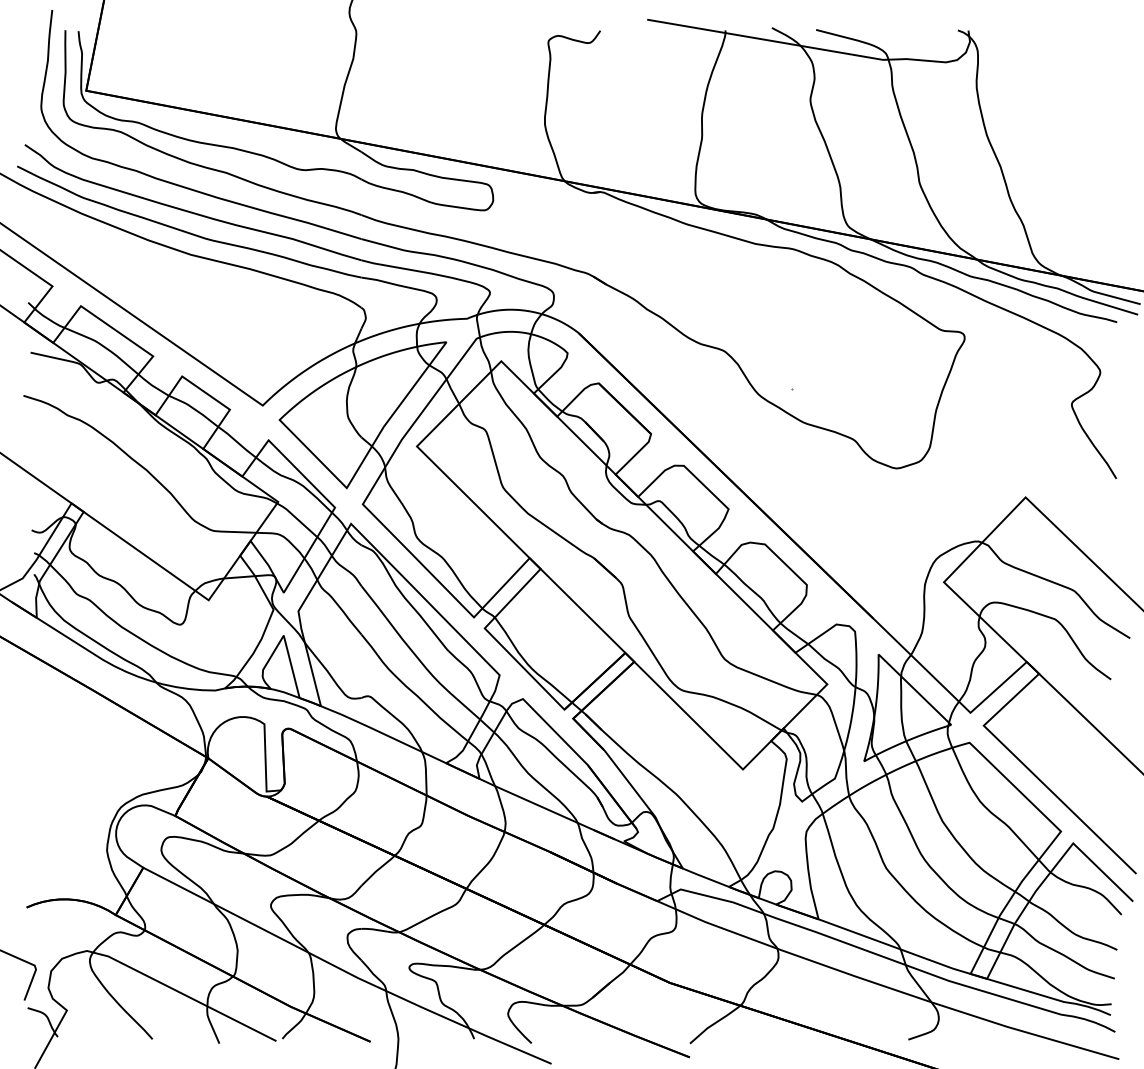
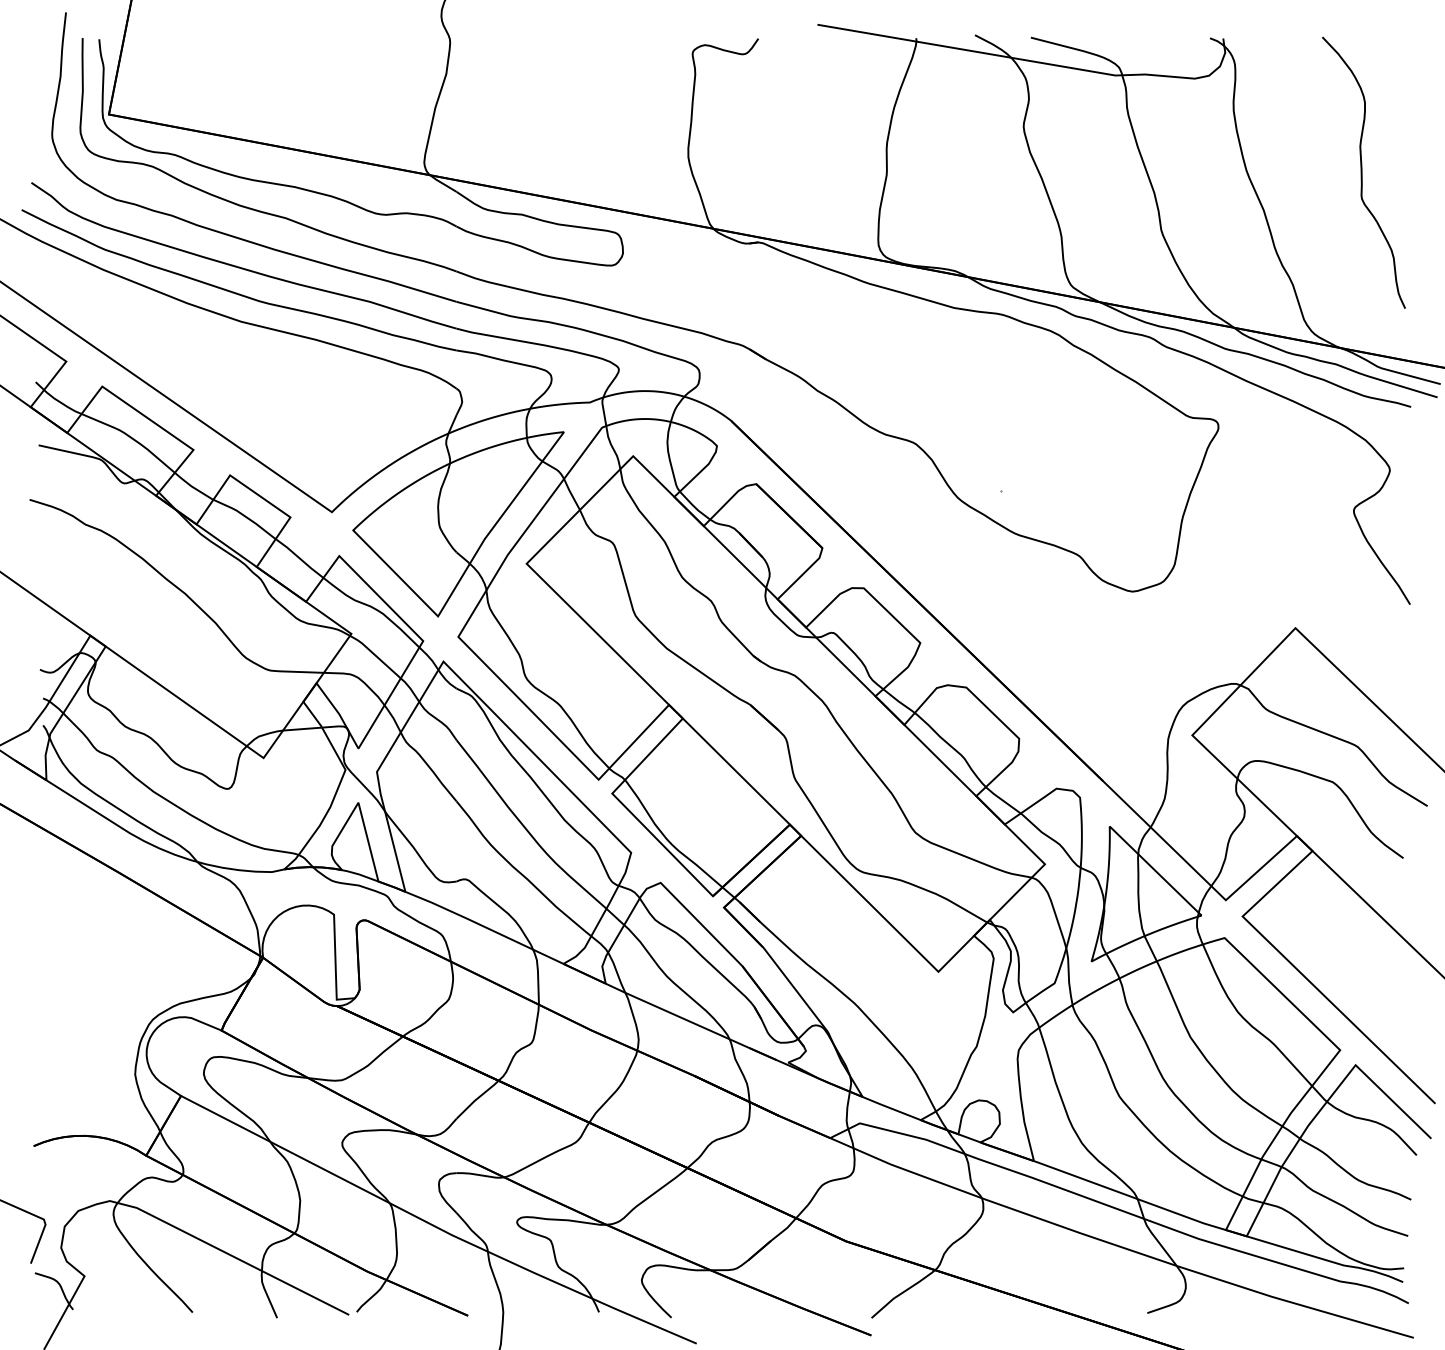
curve: (1078, 136) -> (1362, 172), added

